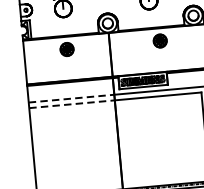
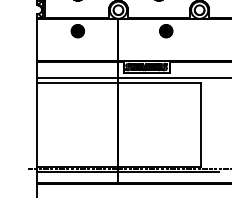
line: (71, 98) -> (77, 77), dashed -> solid
line: (71, 104) -> (77, 83), dashed -> solid

